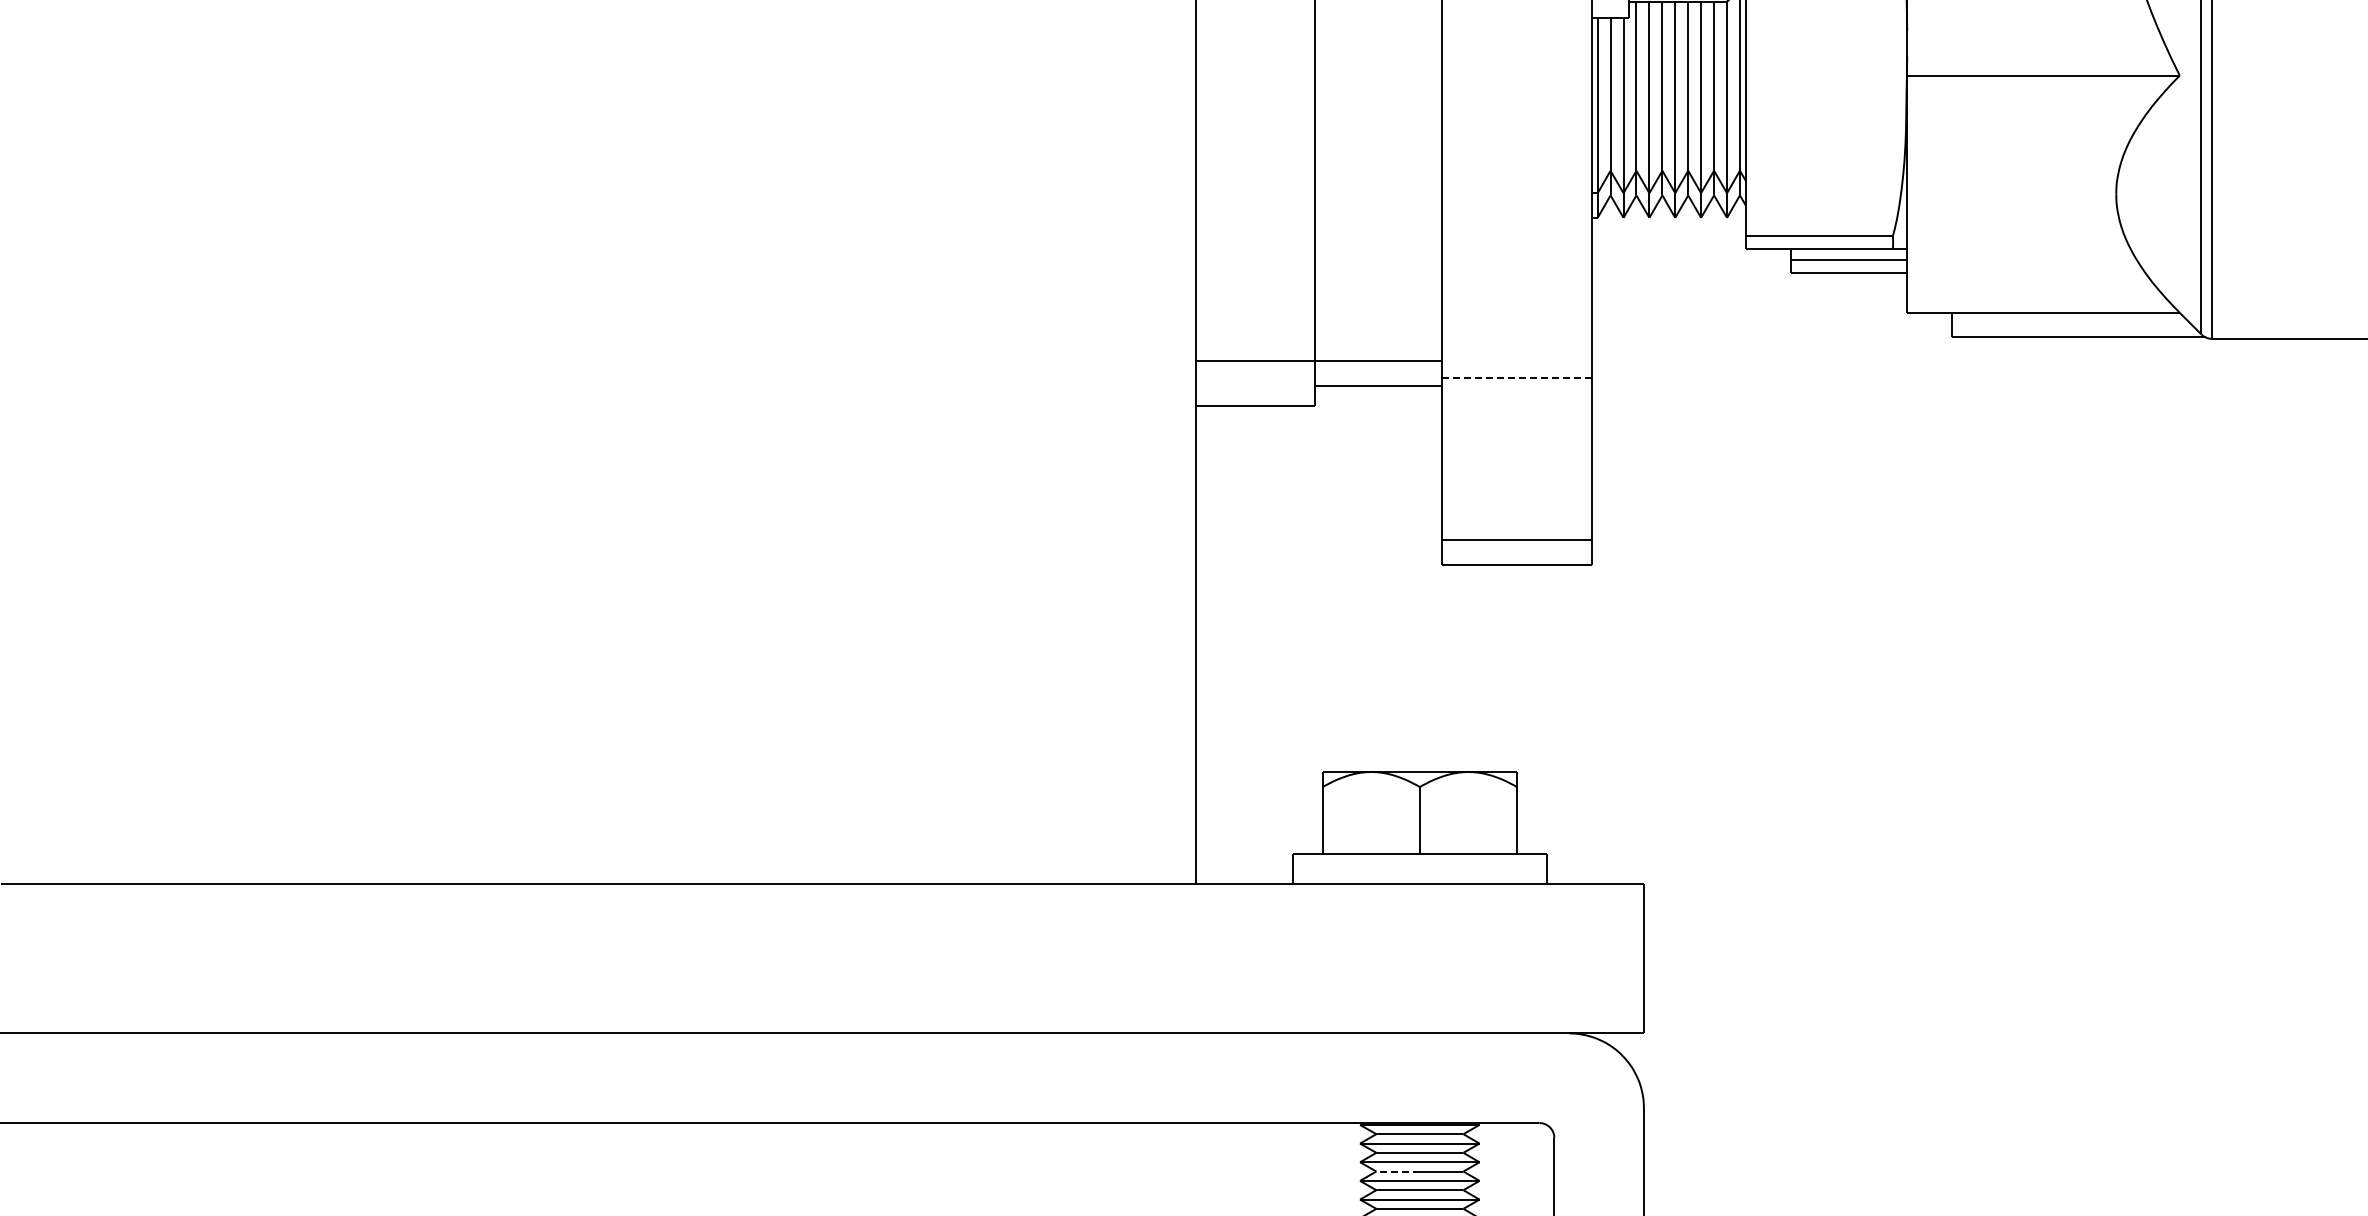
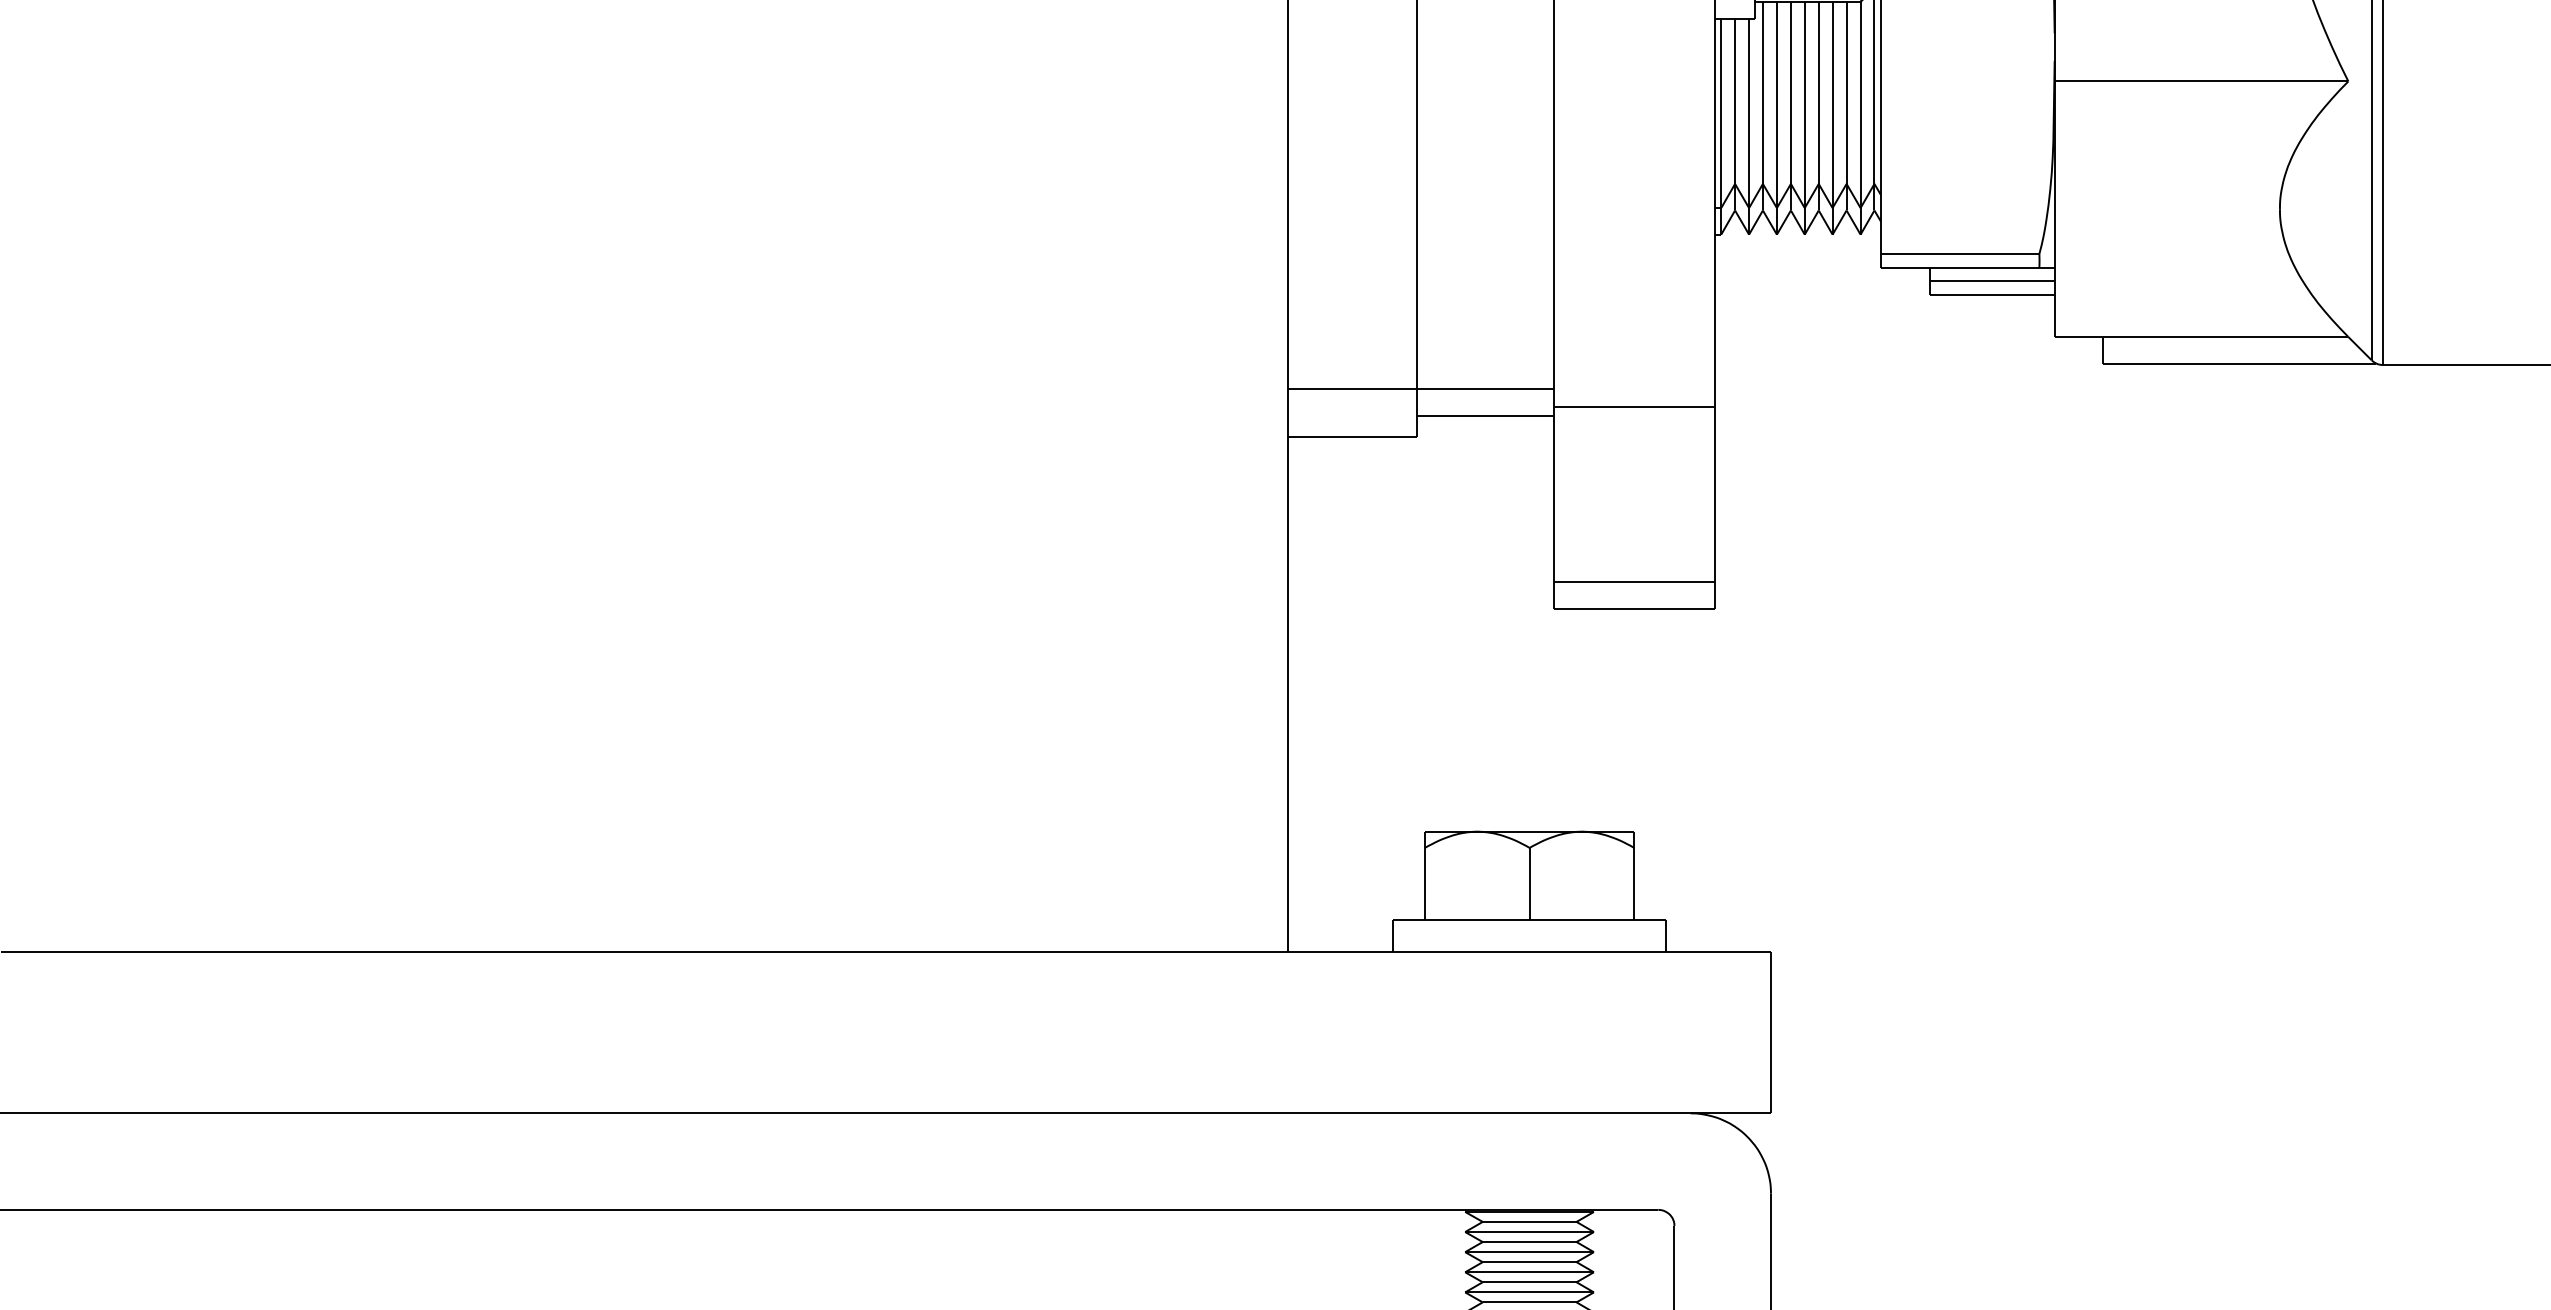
line: (1516, 377) -> (1633, 406), dashed -> solid
line: (1398, 1171) -> (1506, 1262), dashed -> solid

